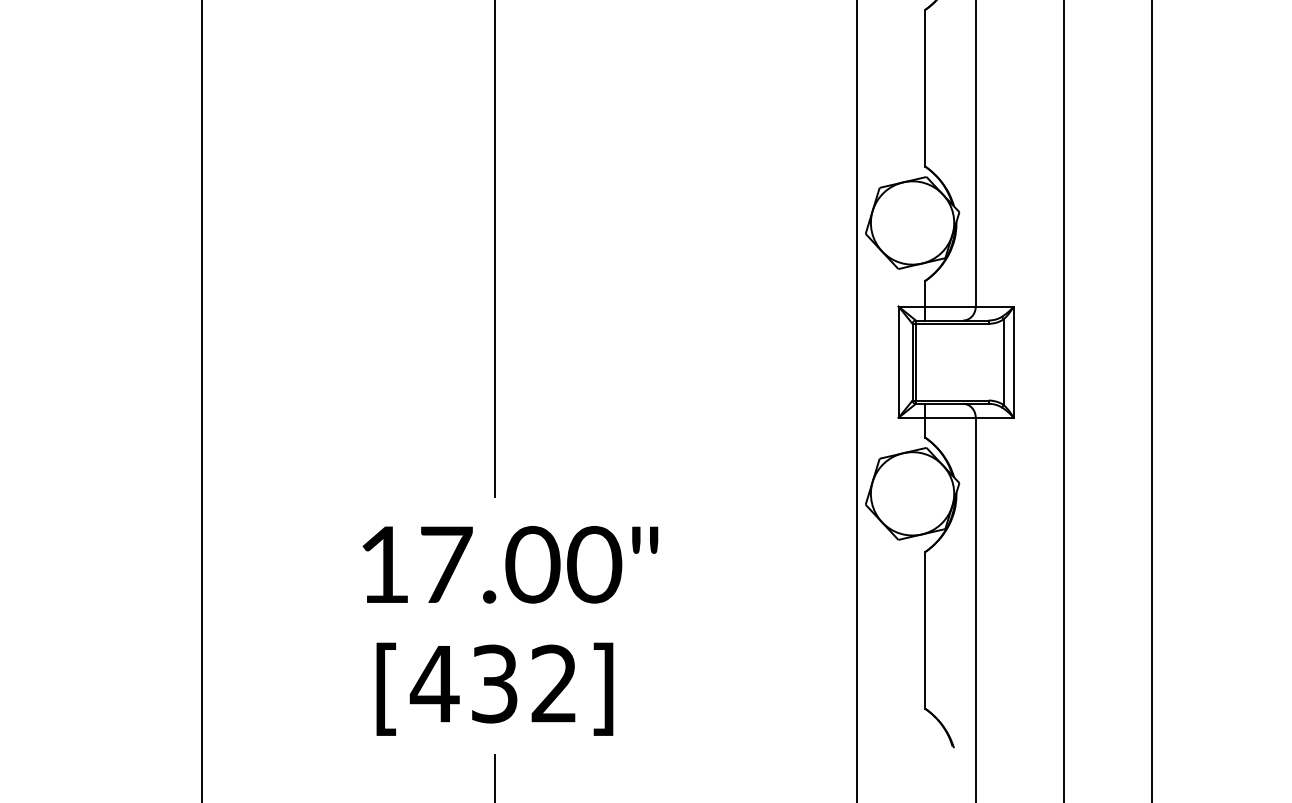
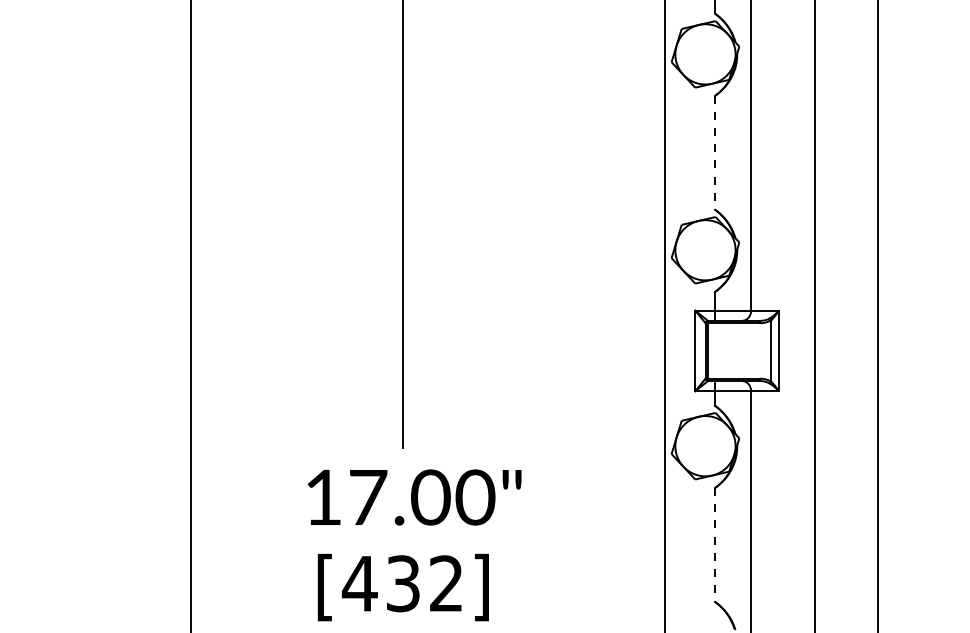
line: (925, 87) -> (714, 152), solid -> dashed
line: (925, 629) -> (714, 544), solid -> dashed

